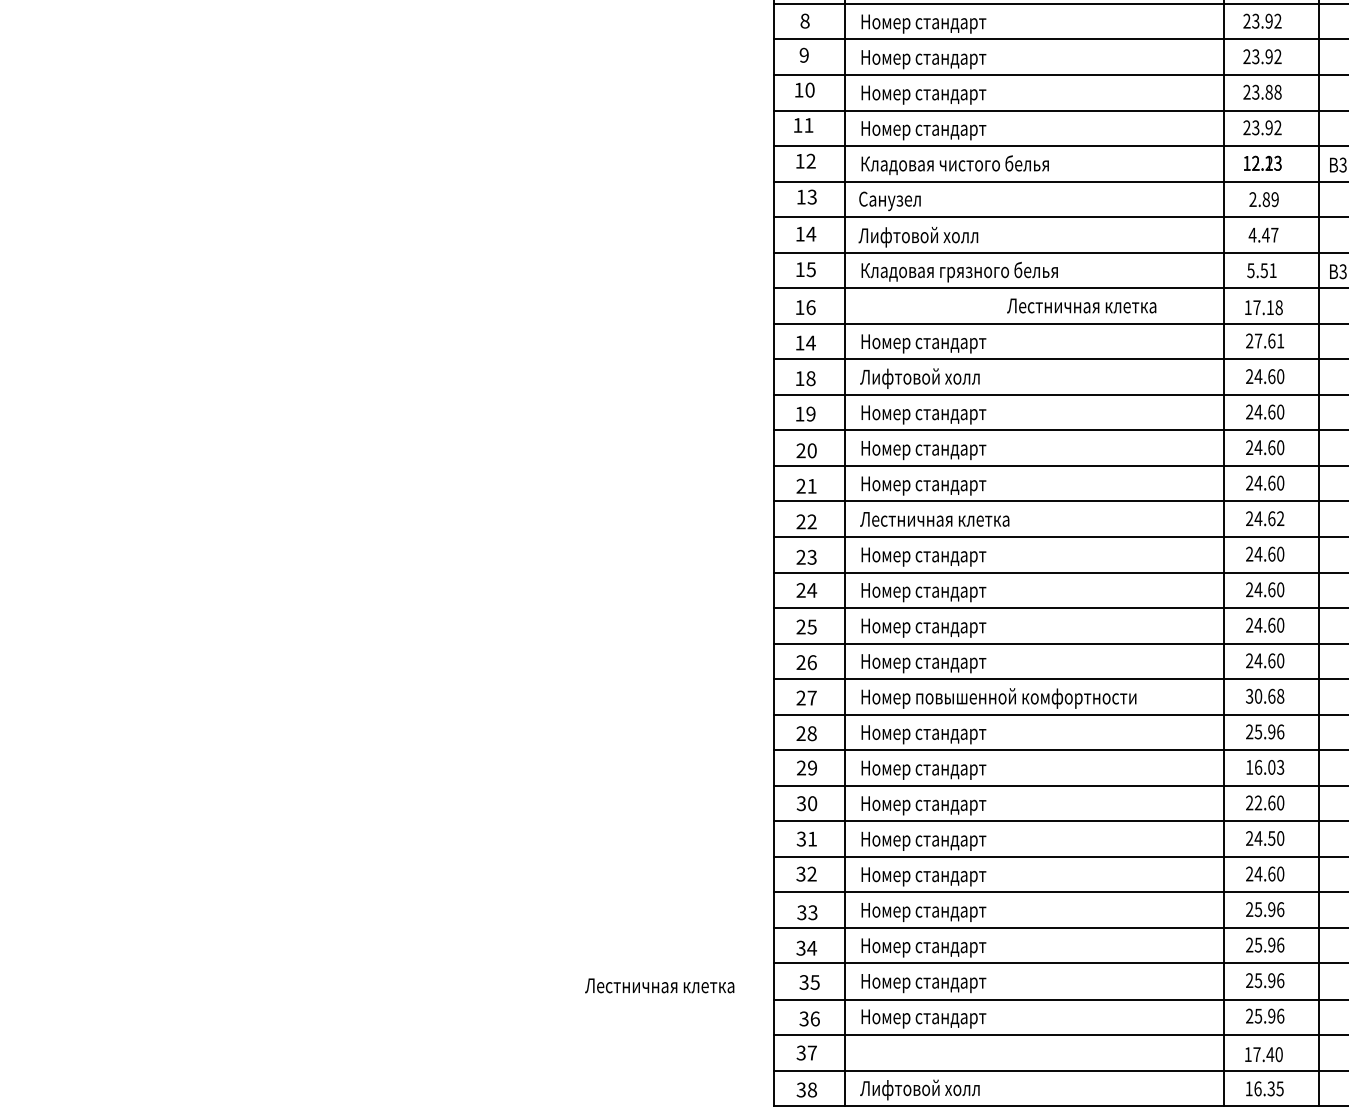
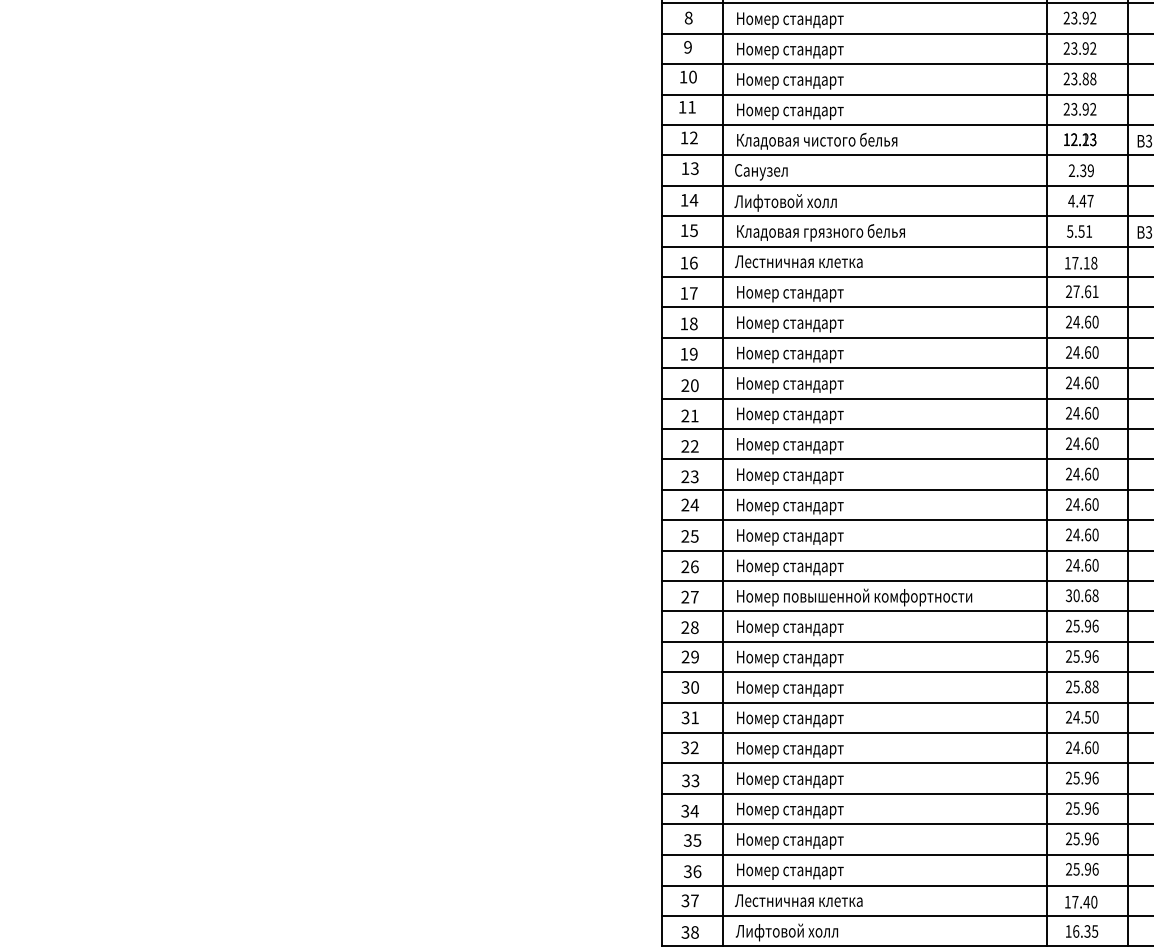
text: (1265, 199) -> (1082, 170), 2.89 -> 2.39
text: (1081, 305) -> (798, 261), moved
text: (810, 342) -> (693, 292), 14 -> 17
text: (923, 378) -> (790, 323), Лифтовой холл -> Номер стандарт
text: (1280, 518) -> (1095, 443), 24.62 -> 24.60
text: (934, 521) -> (799, 446), Лестничная клетка -> Номер стандарт
text: (1265, 766) -> (1082, 655), 16.03 -> 25.96
text: (1269, 802) -> (1086, 686), 22.60 -> 25.88
text: (659, 985) -> (798, 900), moved

